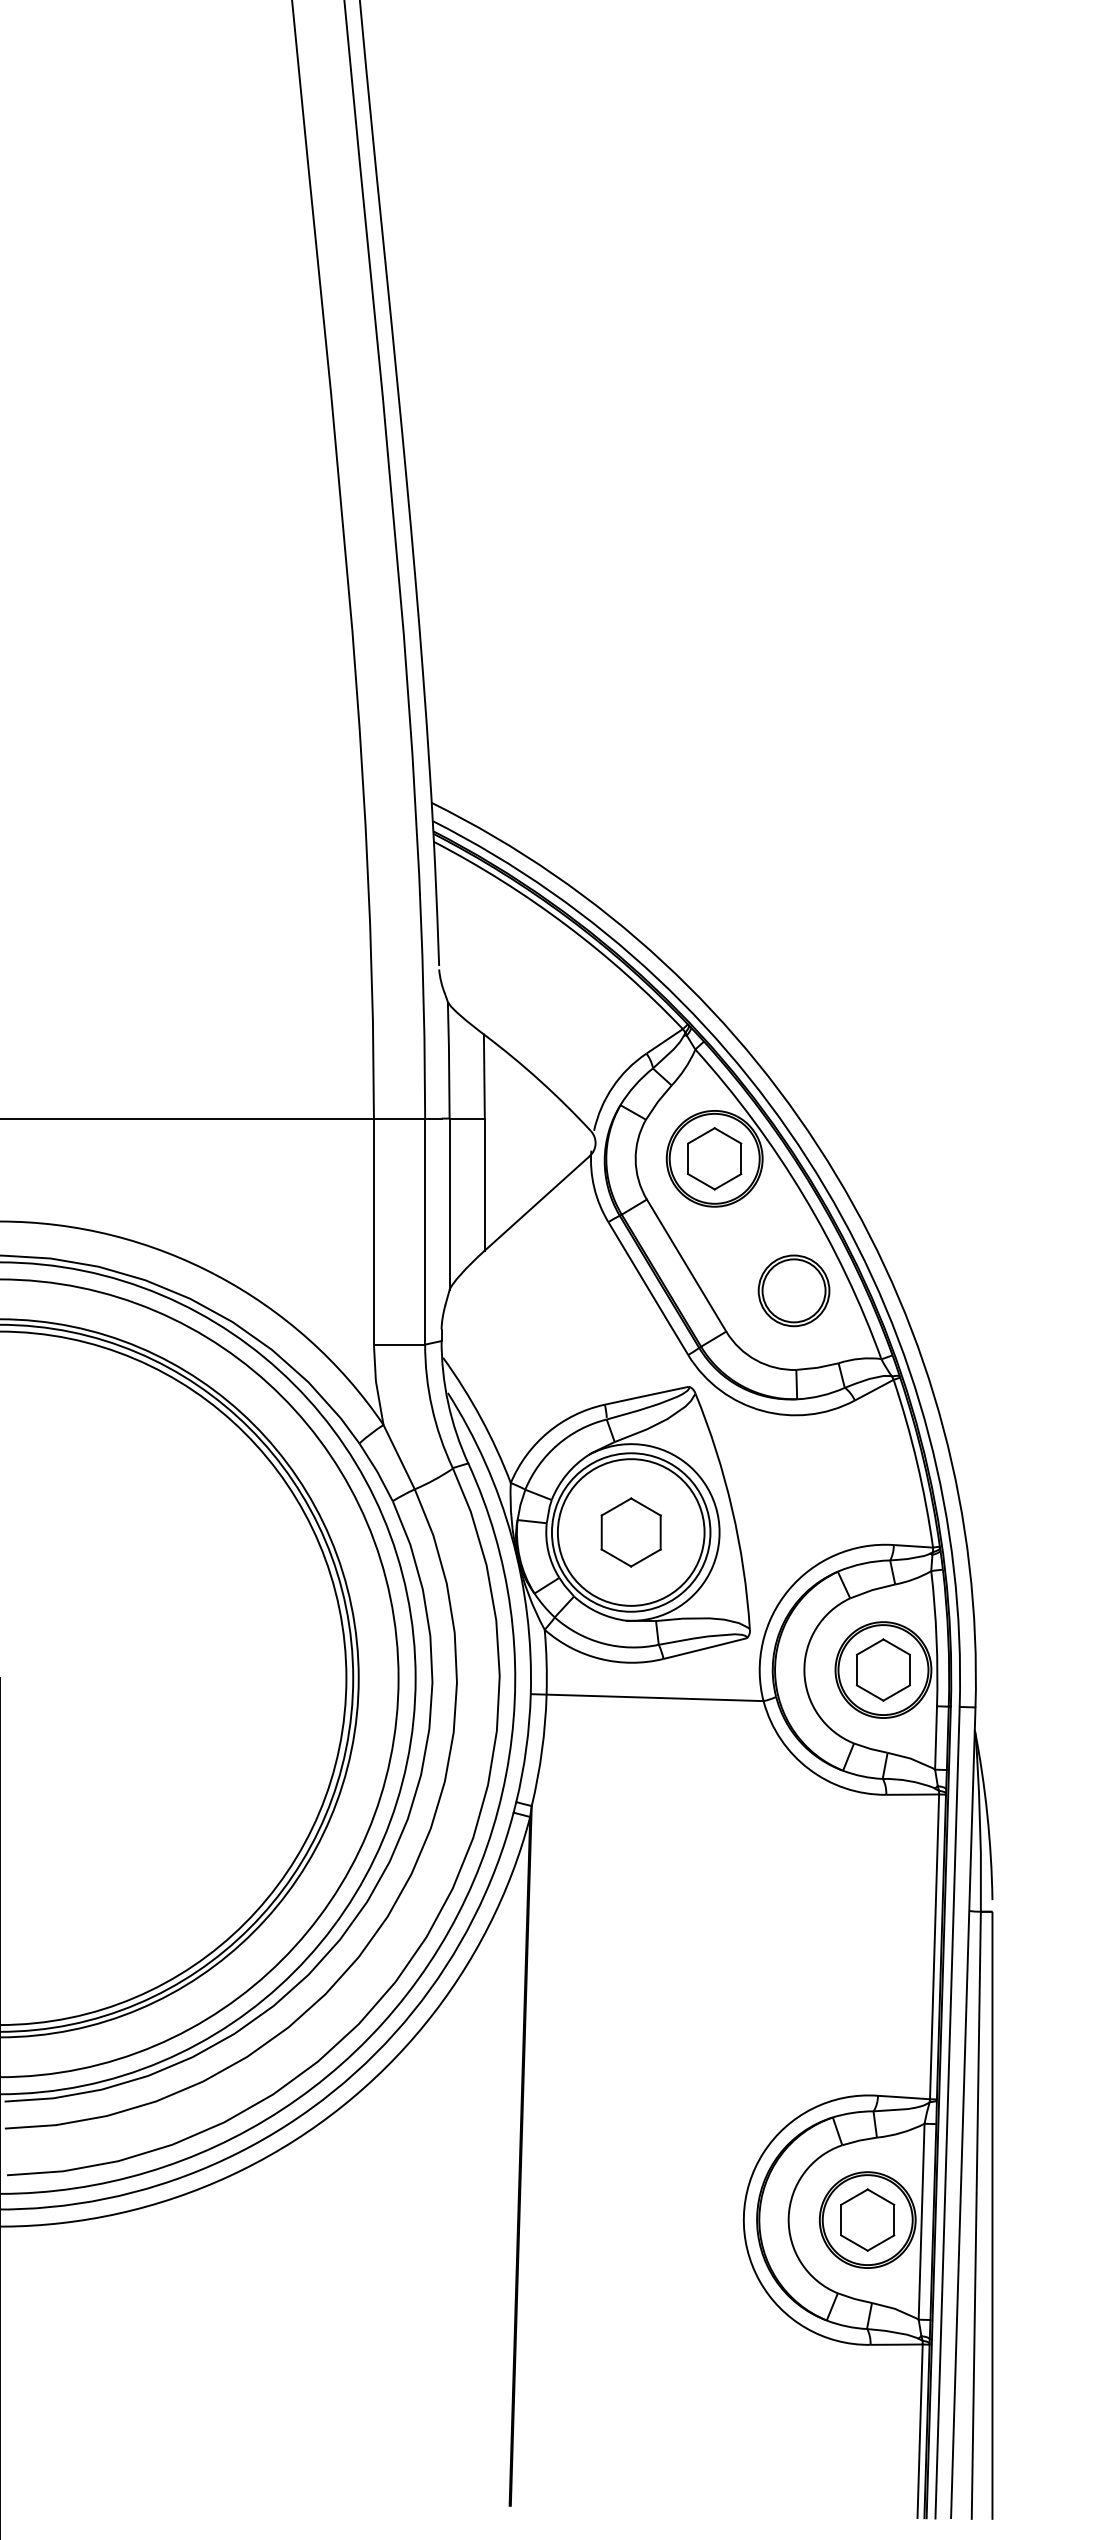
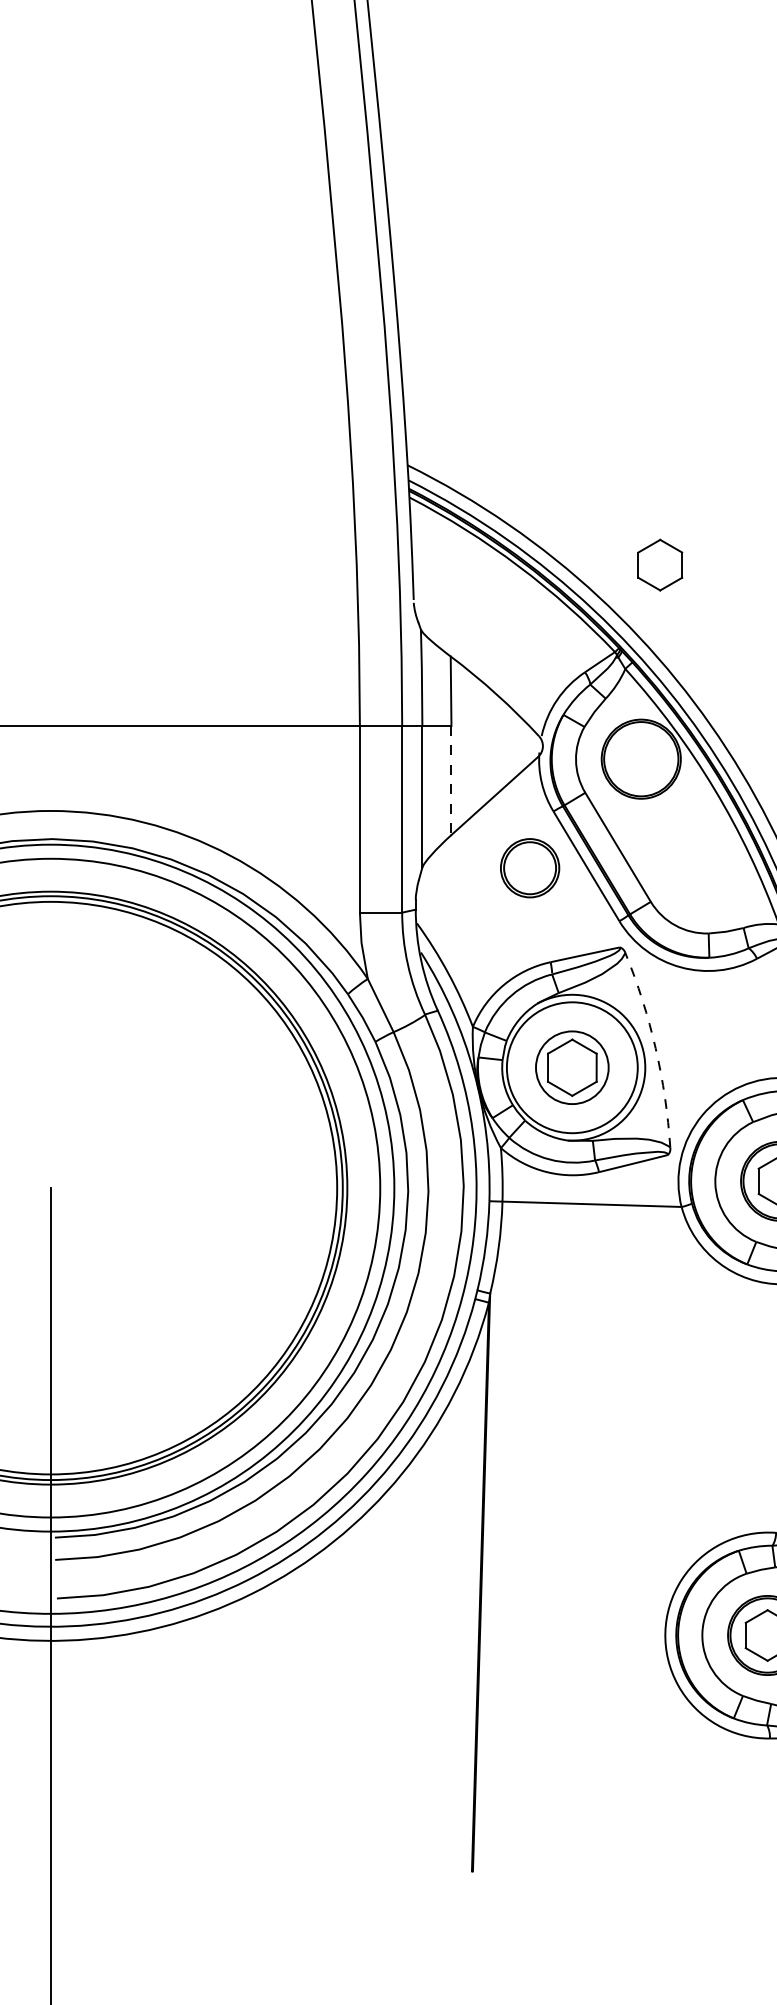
part: (714, 1158) -> (660, 564), moved
line: (484, 1185) -> (451, 781), solid -> dashed
part: (793, 1290) -> (529, 867), moved
arc: (732, 1509) -> (655, 1048), solid -> dashed
circle: (630, 1532) -> (571, 1067), size x0.6

